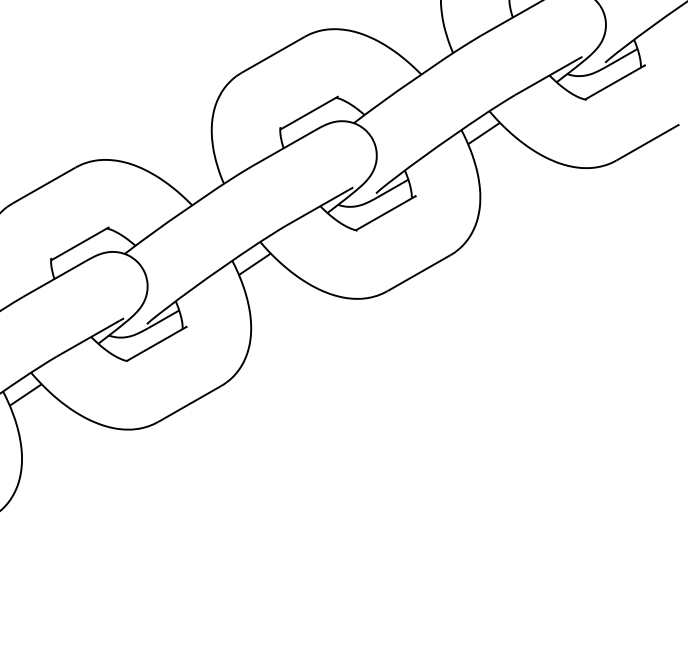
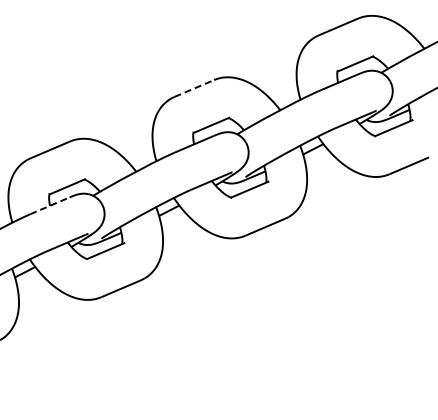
line: (273, 54) -> (194, 88), solid -> dashed
line: (55, 278) -> (50, 205), solid -> dashed

